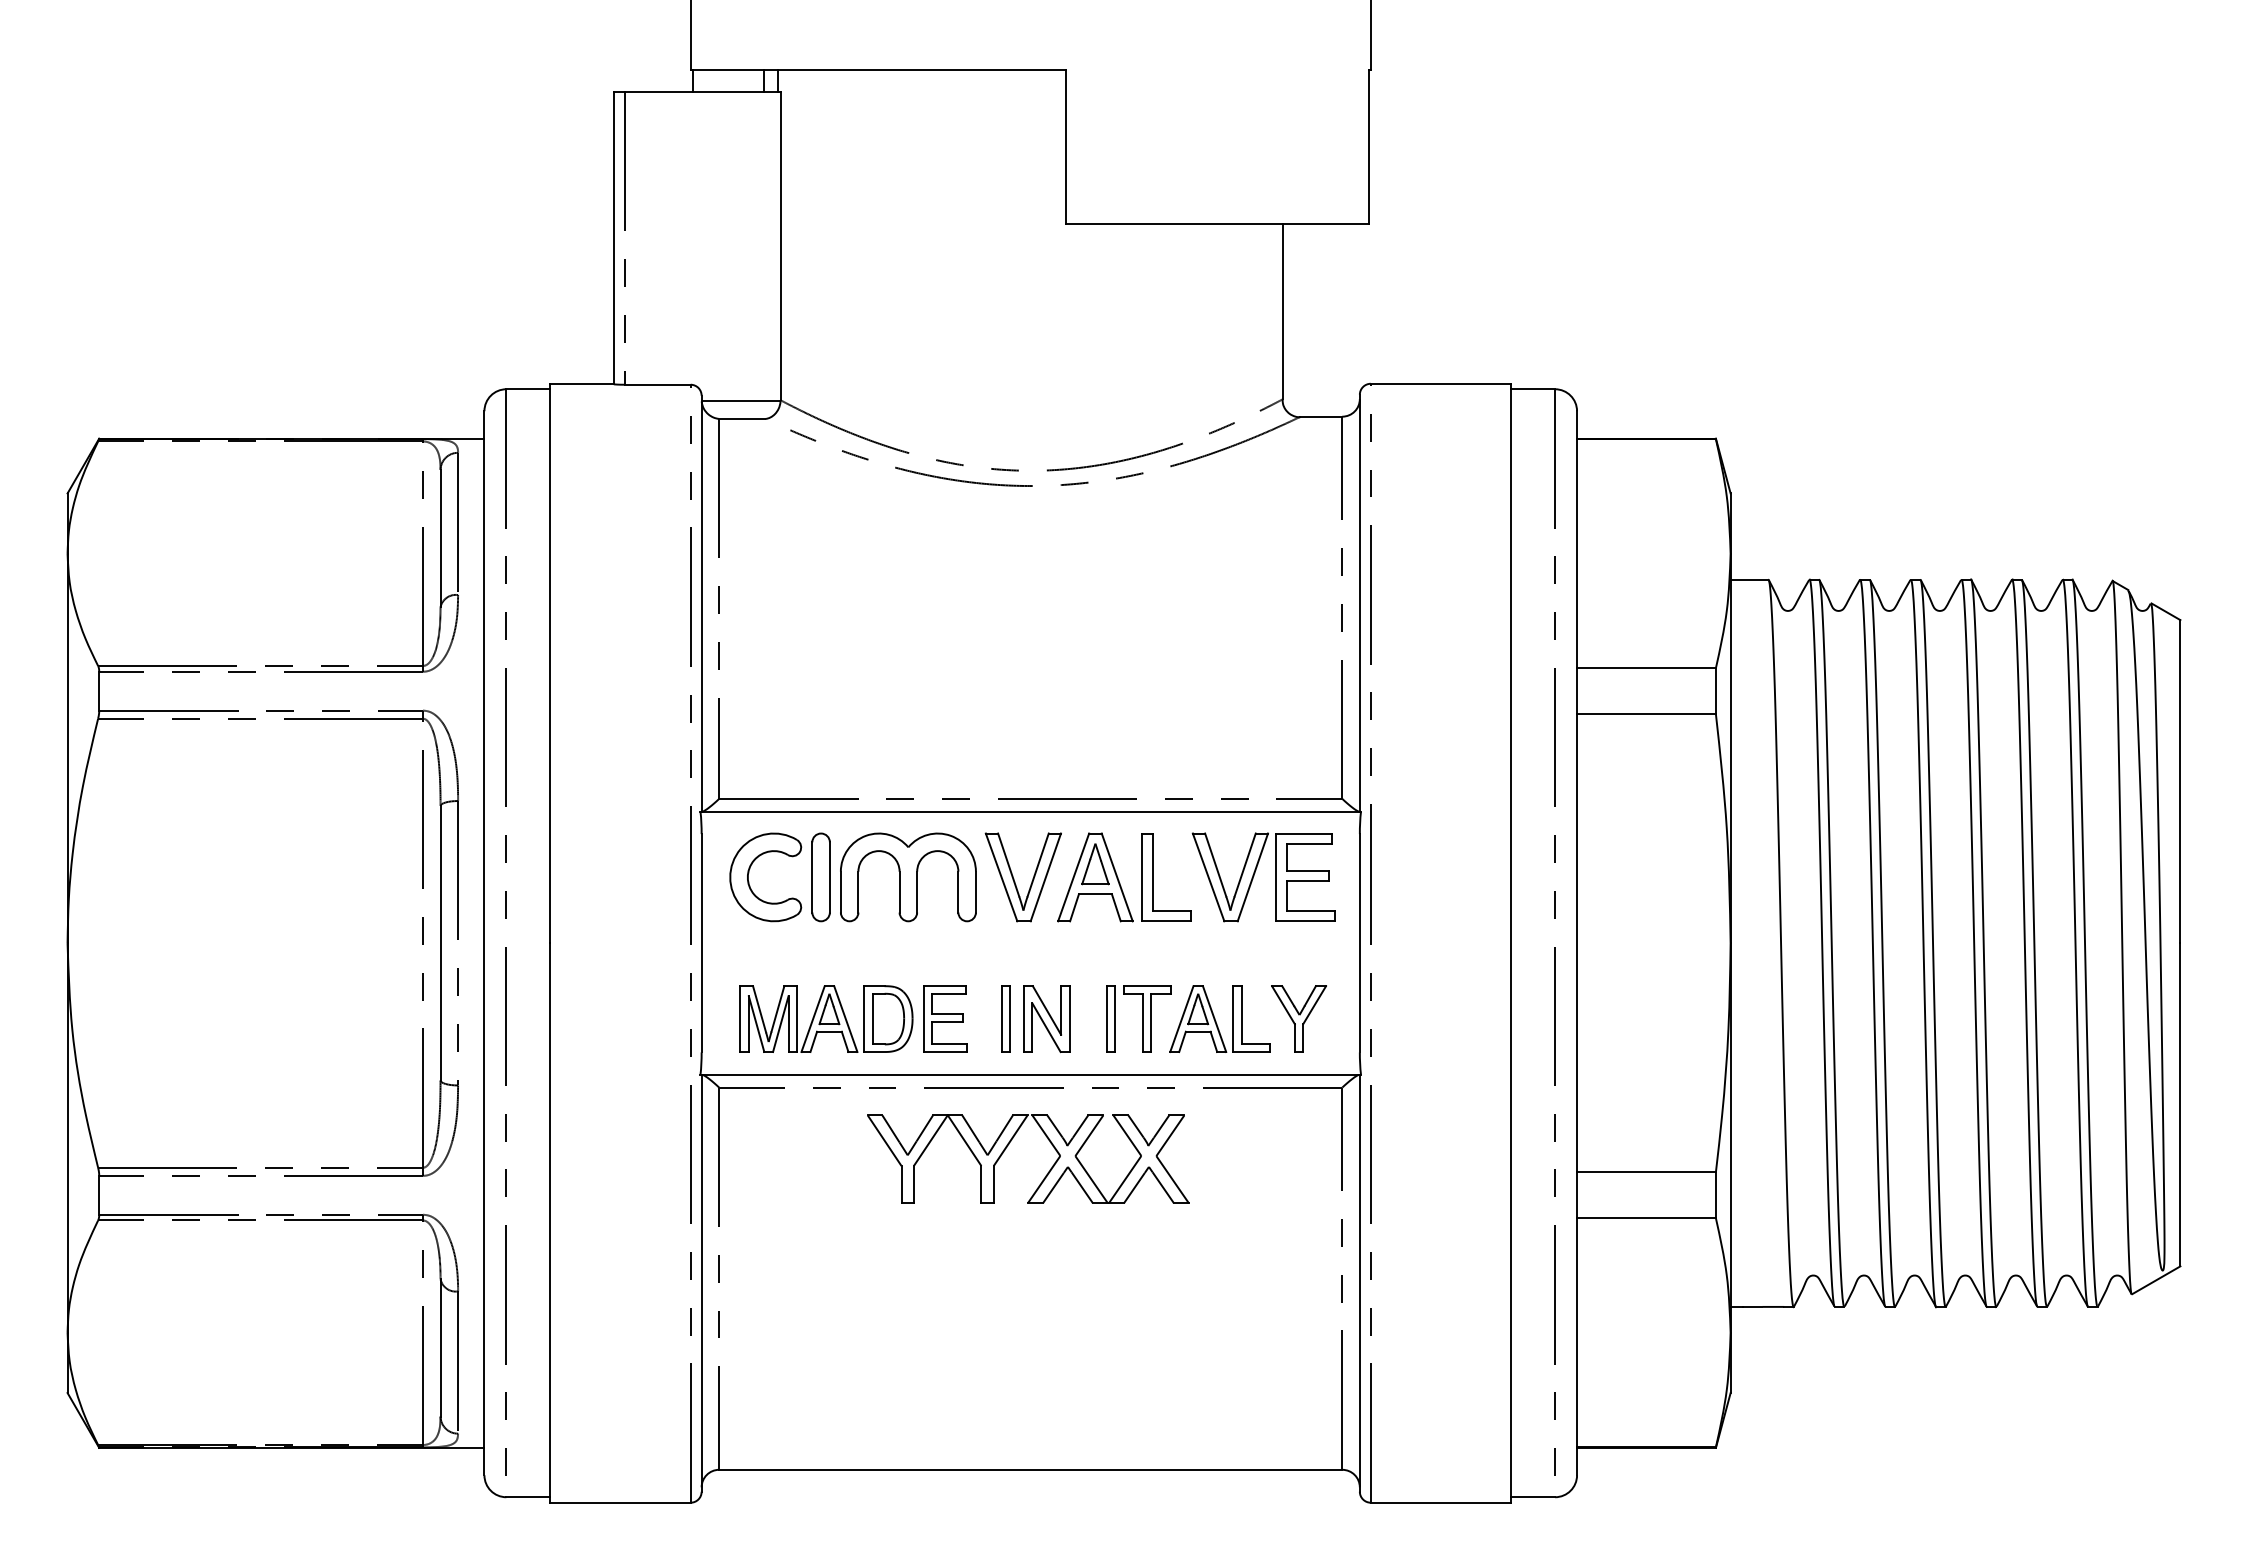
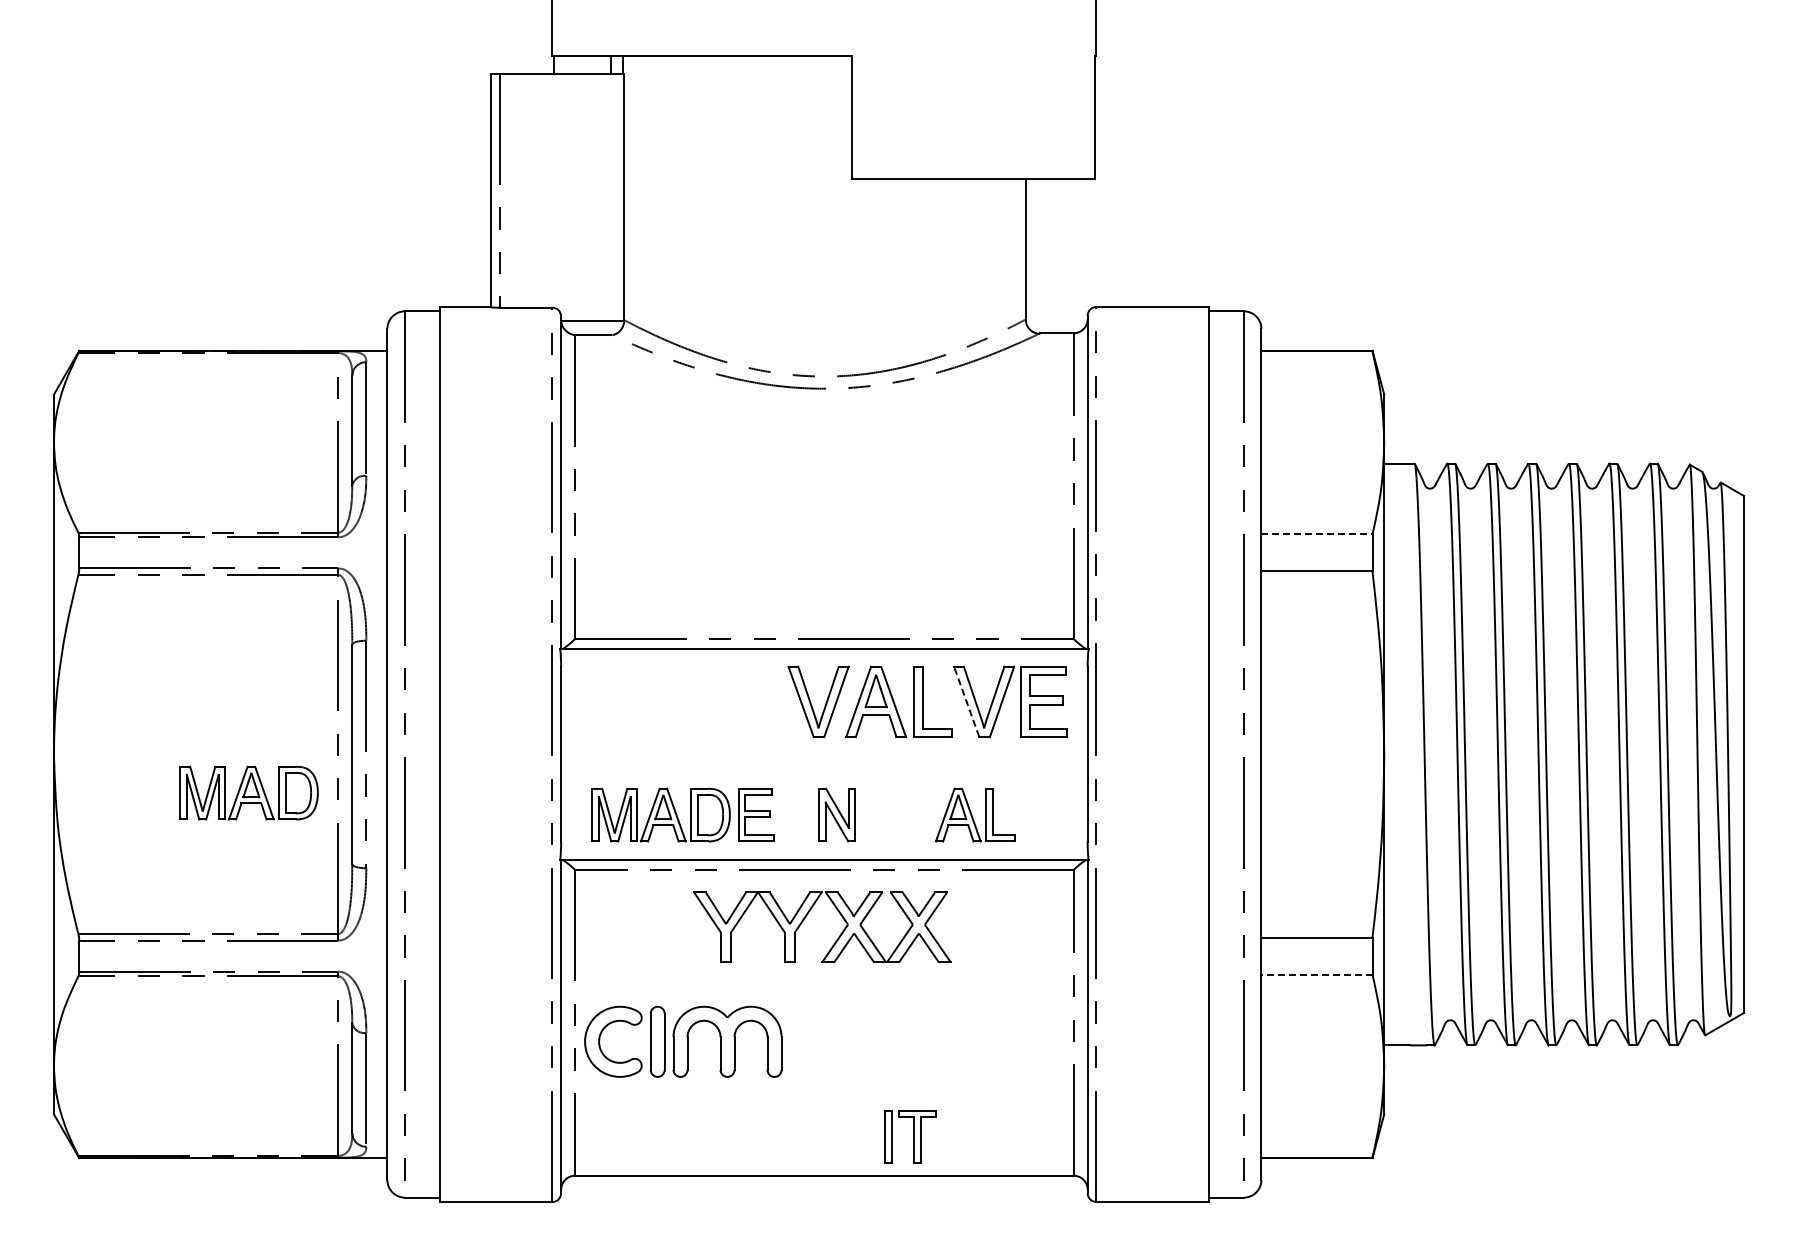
line: (1645, 668) -> (1316, 534), solid -> dashed
part: (853, 877) -> (683, 1041), moved
line: (1208, 877) -> (966, 701), solid -> dashed
part: (310, 990) -> (248, 792), added
part: (1005, 1018) -> (804, 814), removed
part: (1138, 1018) -> (910, 1136), moved
part: (1298, 1018) -> (1038, 814), removed
line: (1645, 1218) -> (1316, 974), solid -> dashed

